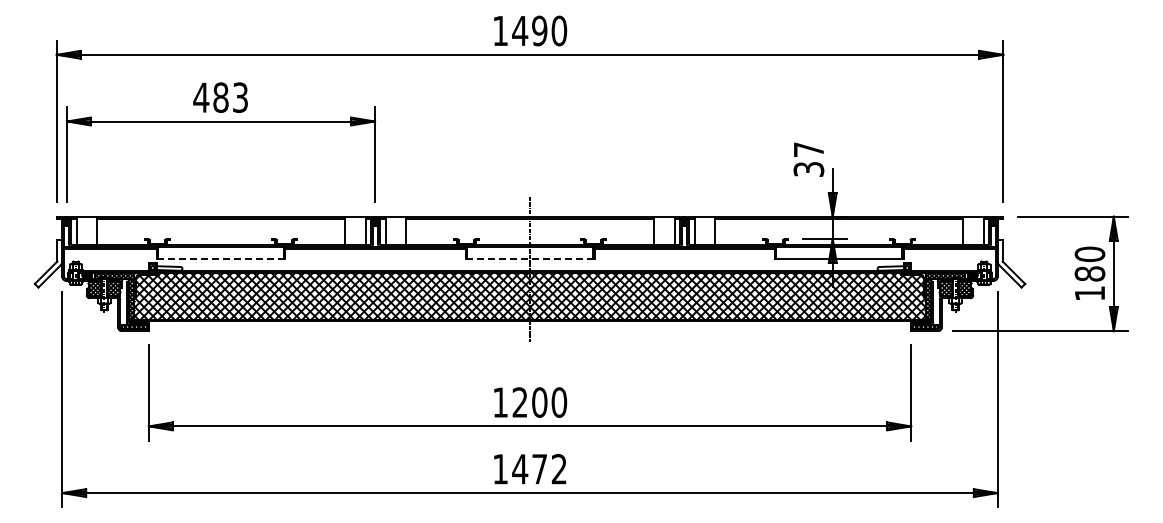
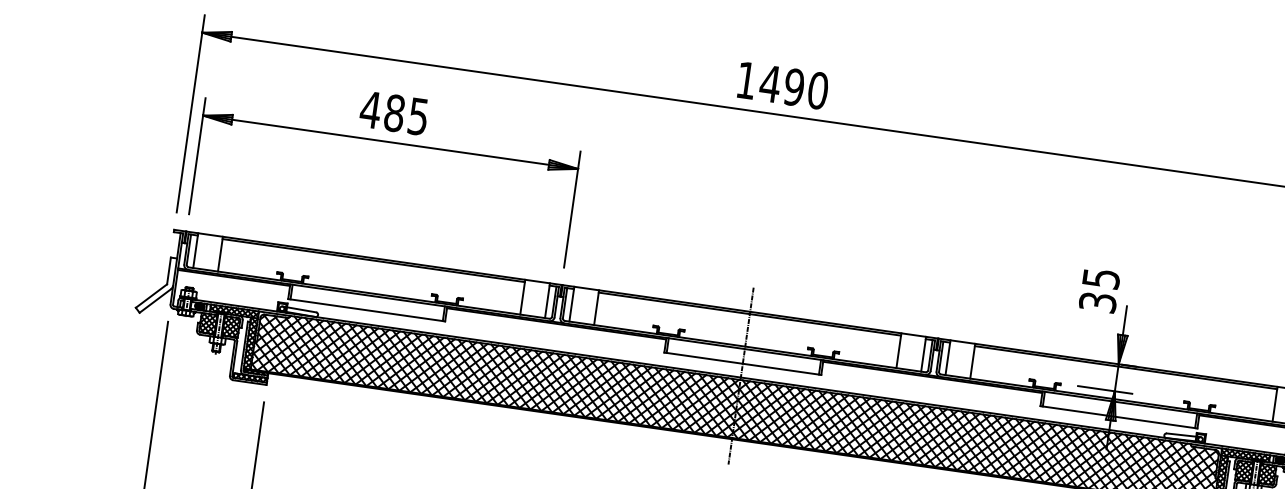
text: (240, 97) -> (418, 116), 483 -> 485
text: (809, 149) -> (1102, 278), 37 -> 35
line: (221, 259) -> (367, 310), dashed -> solid
line: (530, 259) -> (743, 363), dashed -> solid

